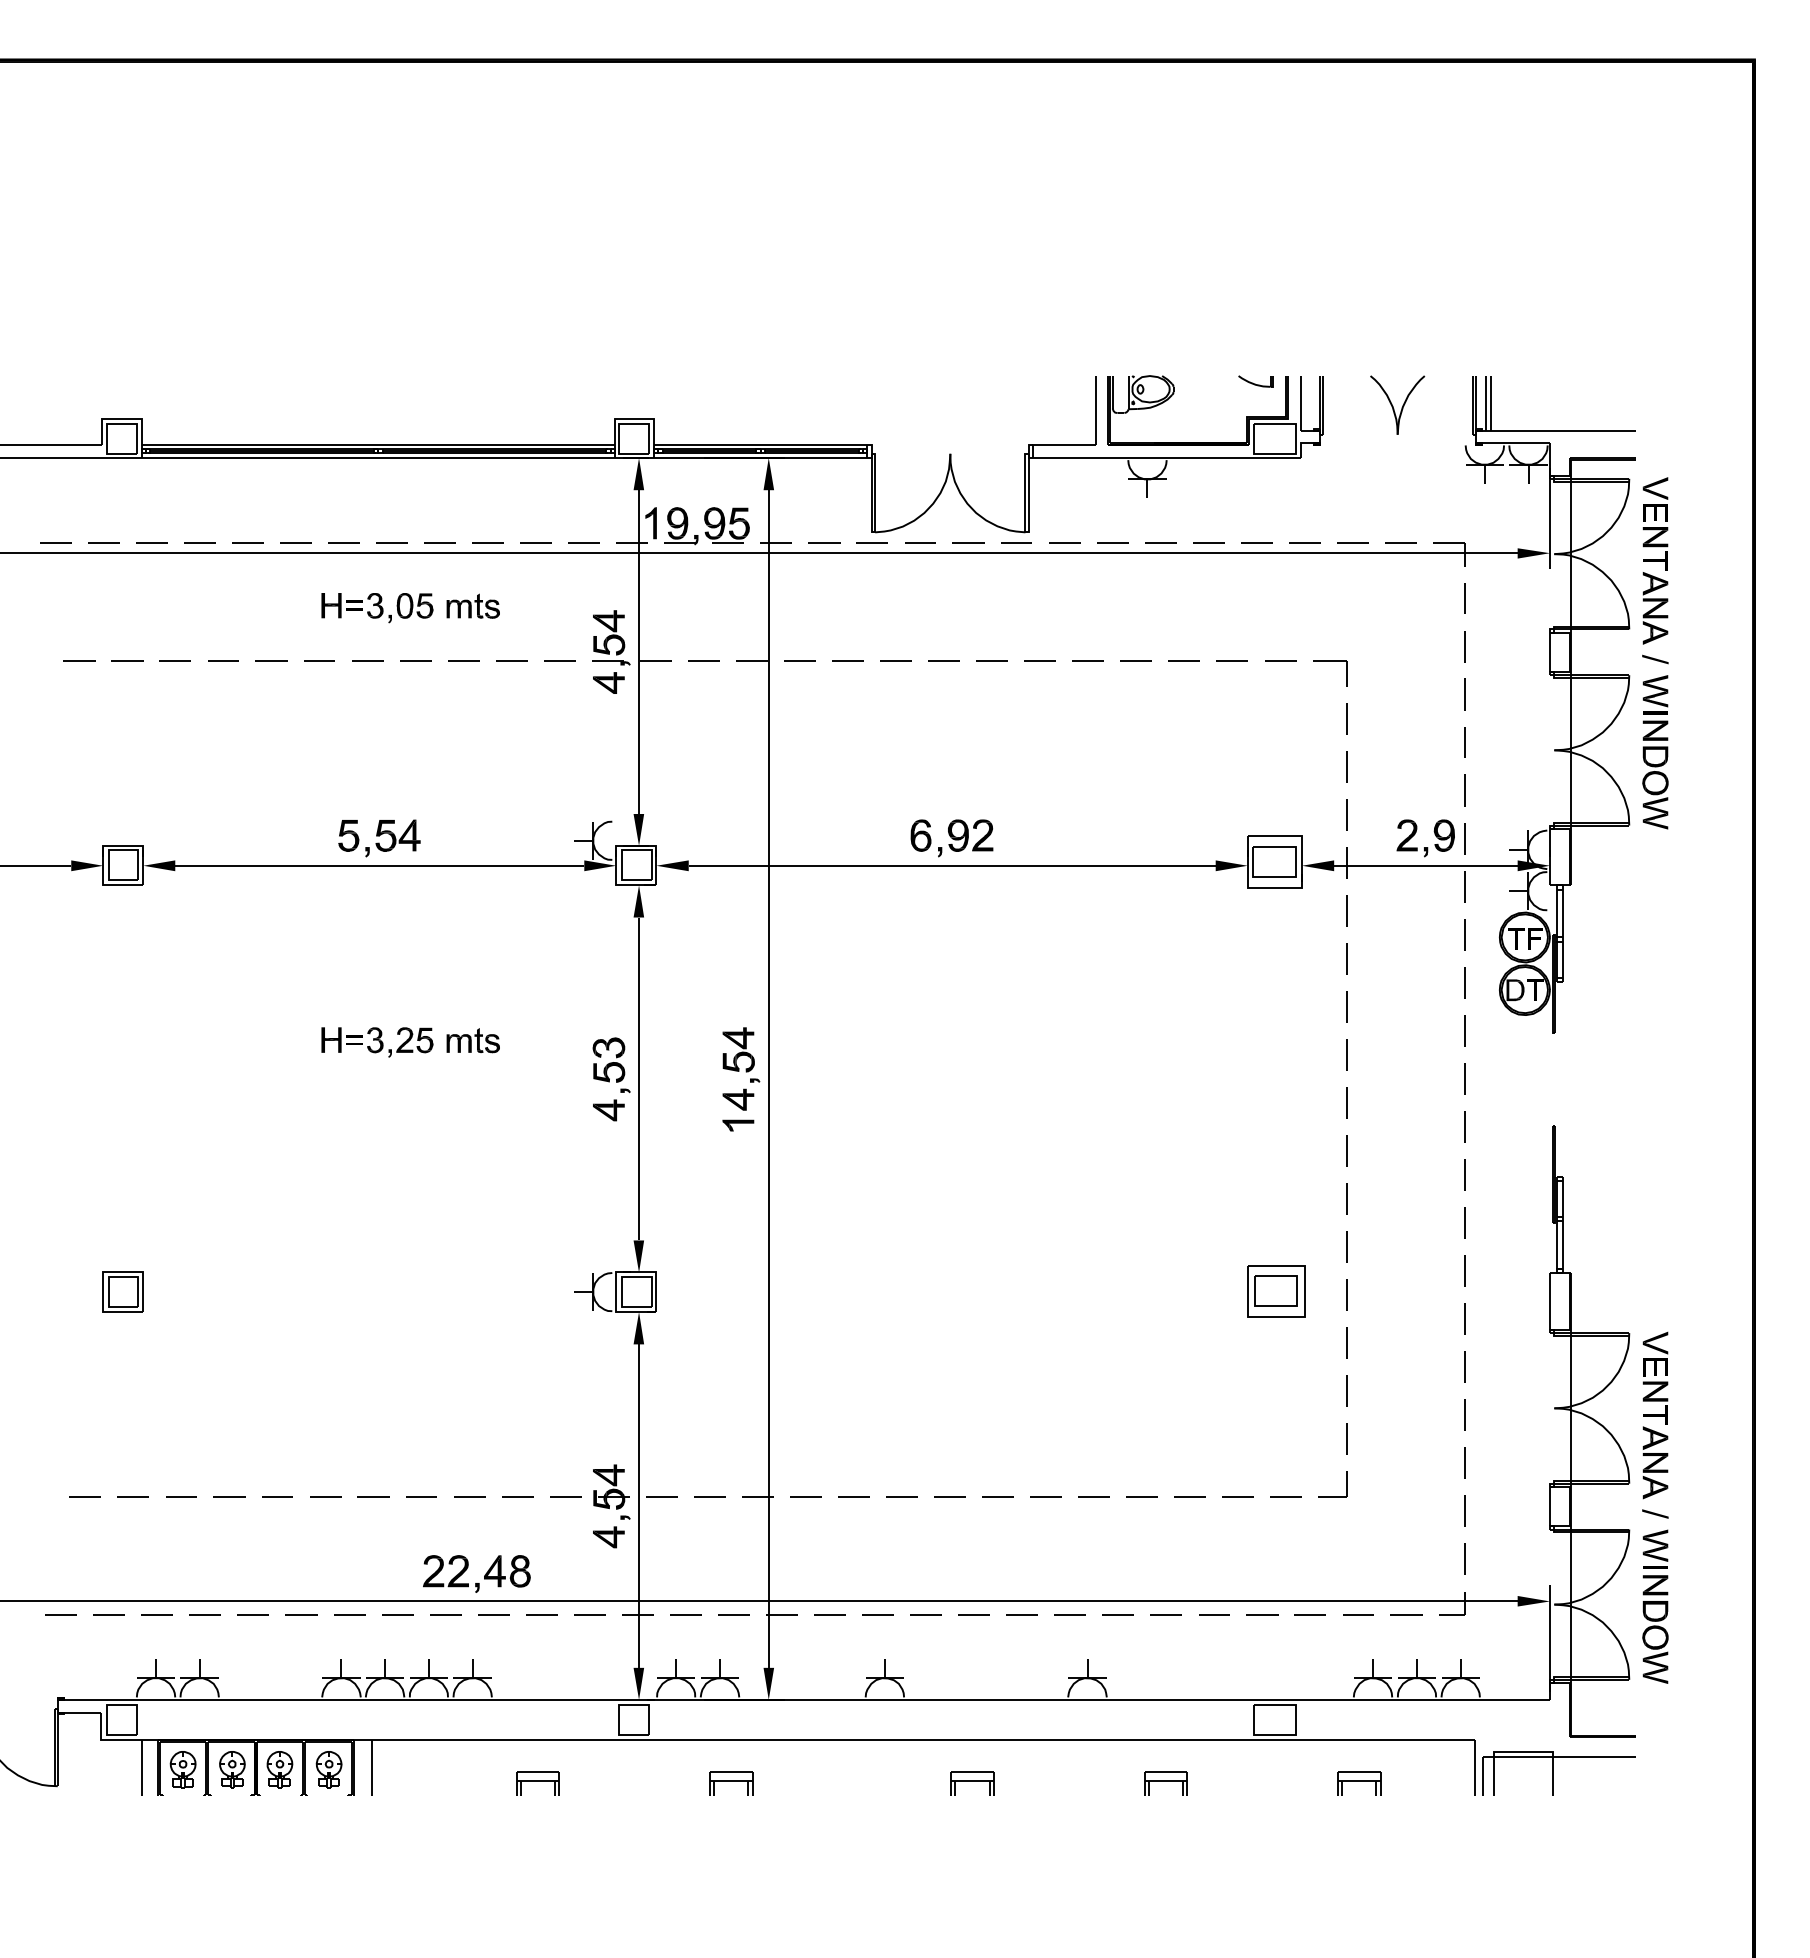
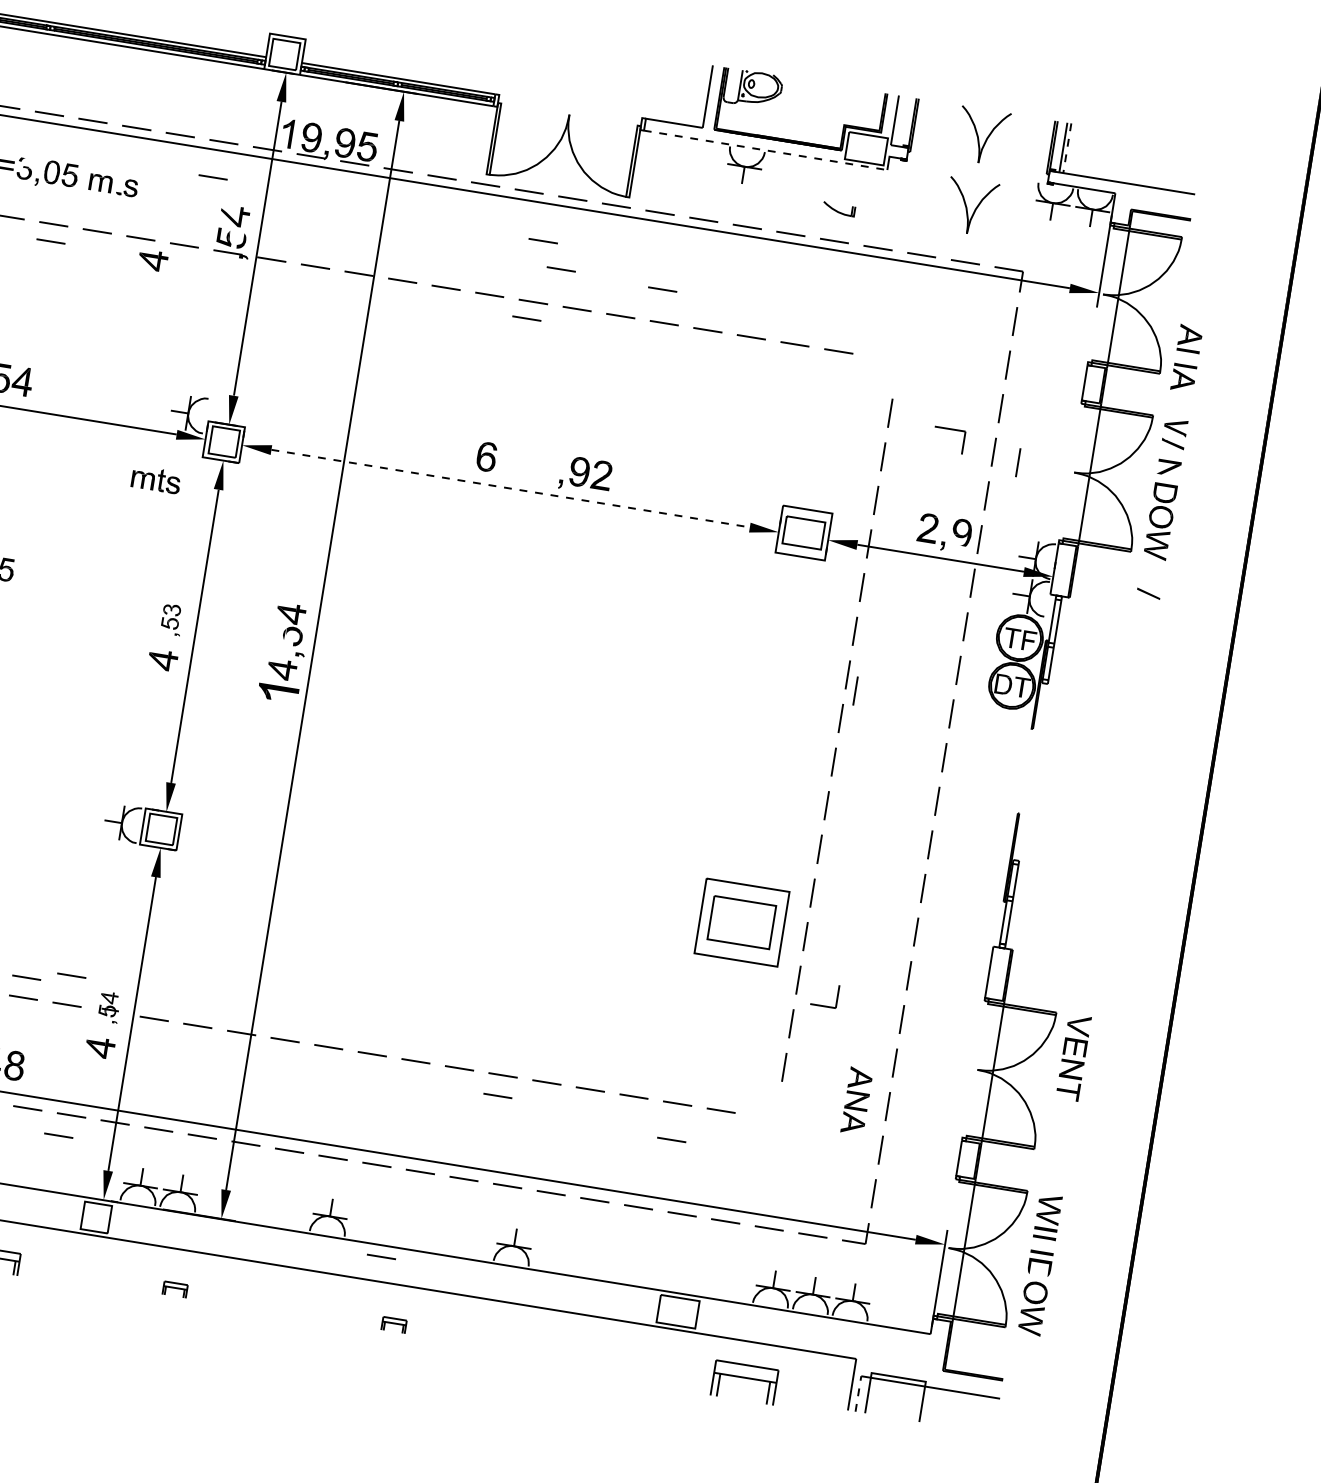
part: (1255, 381) -> (838, 209), moved
line: (1490, 403) -> (1067, 148), solid -> dashed
line: (1167, 458) -> (765, 150), solid -> dashed
part: (1397, 482) -> (971, 206), added
part: (1655, 523) -> (1199, 281), removed
line: (578, 582) -> (213, 176), added
line: (943, 593) -> (542, 240), added
fill: (375, 598) -> (26, 161), removed
fill: (478, 604) -> (119, 182), removed
fill: (1655, 608) -> (1186, 358), removed
fill: (602, 616) -> (229, 211), removed
line: (968, 620) -> (561, 268), added
line: (1080, 624) -> (662, 288), added
fill: (614, 639) -> (237, 233), removed
line: (1655, 659) -> (1148, 593), moved
part: (1330, 661) -> (950, 429), moved
line: (415, 679) -> (50, 240), added
line: (939, 679) -> (526, 317), added
part: (608, 682) -> (152, 260), moved
fill: (1655, 694) -> (1174, 436), removed
fill: (1655, 713) -> (1171, 454), removed
fill: (1655, 738) -> (1167, 476), removed
line: (1492, 749) -> (1018, 462), added
part: (965, 838) -> (585, 475), moved
fill: (1442, 847) -> (958, 544), removed
line: (952, 865) -> (510, 488), solid -> dashed
line: (1357, 1022) -> (855, 690), added
part: (472, 1040) -> (155, 479), moved
fill: (730, 1062) -> (280, 634), removed
part: (611, 1064) -> (172, 619), size x0.6
part: (738, 1125) -> (278, 693), size x1.4
part: (1276, 1291) -> (742, 922), size x1.6
part: (1655, 1462) -> (857, 1100), moved
line: (565, 1464) -> (71, 975), added
line: (517, 1474) -> (26, 977), added
part: (611, 1491) -> (109, 1006), size x0.6
part: (1332, 1496) -> (823, 1005), moved
fill: (1655, 1513) -> (1053, 1180), removed
line: (1043, 1519) -> (497, 1095), added
line: (1237, 1536) -> (670, 1139), added
fill: (1655, 1584) -> (1043, 1244), removed
fill: (1655, 1615) -> (1038, 1272), removed
line: (579, 1638) -> (58, 1135), added
line: (946, 1712) -> (380, 1256), added
line: (1482, 1776) -> (858, 1393), solid -> dashed
part: (731, 1783) -> (175, 1289), size x0.6
part: (972, 1783) -> (394, 1324), size x0.6
part: (1165, 1783) -> (569, 1353), removed
part: (1359, 1783) -> (745, 1381), size x1.6

